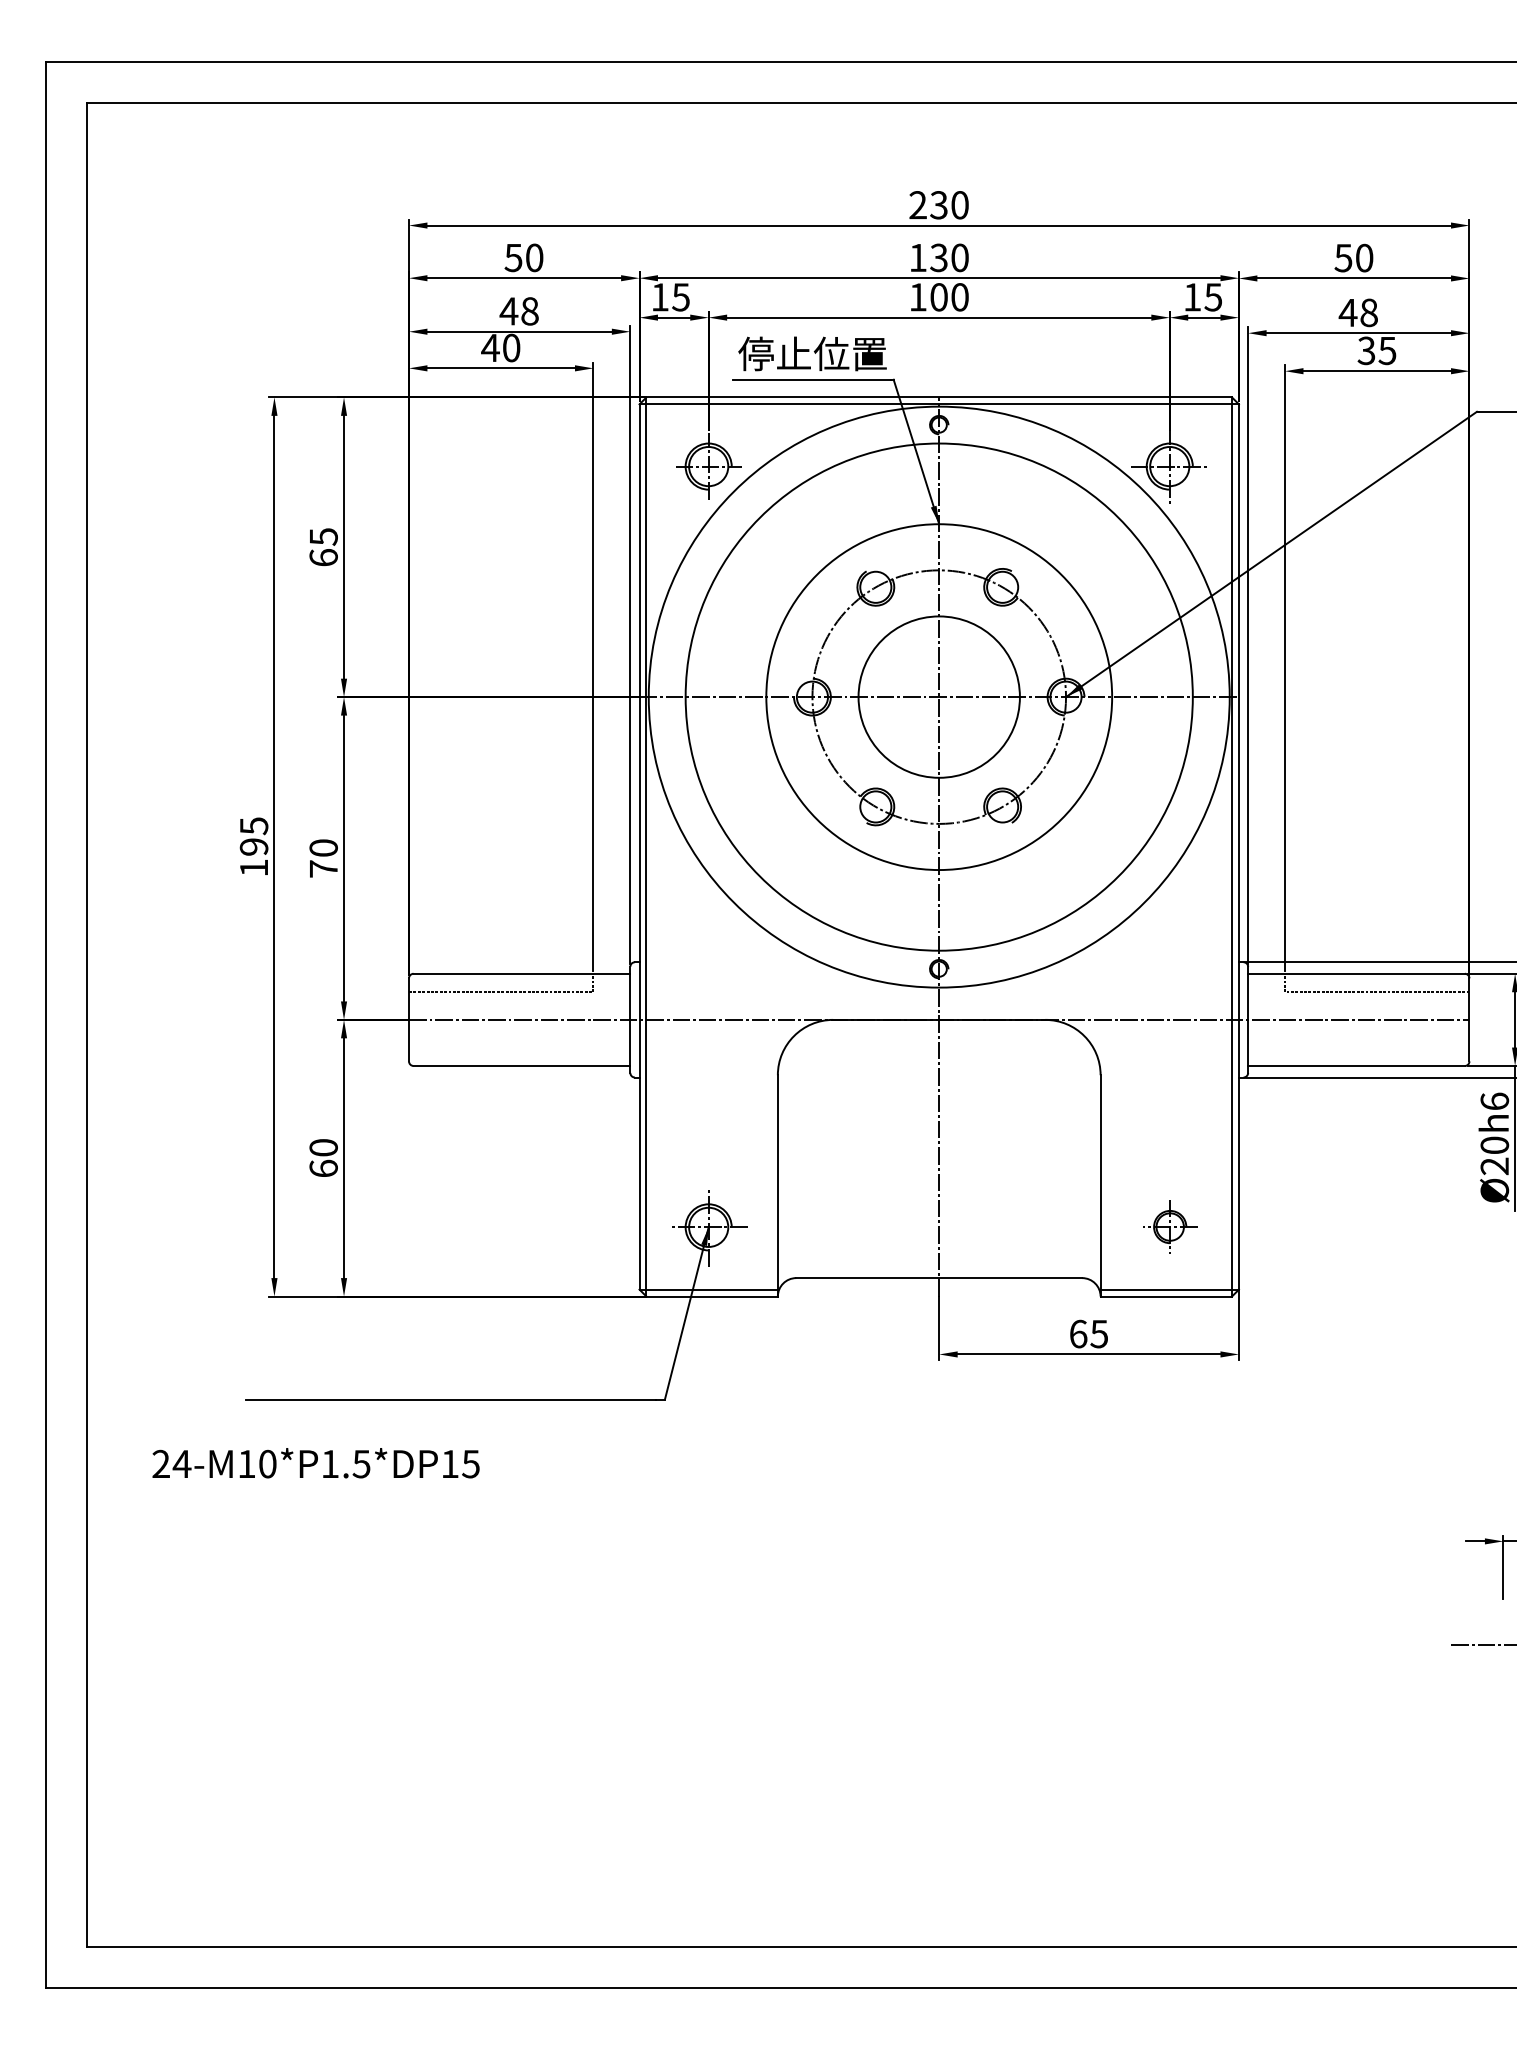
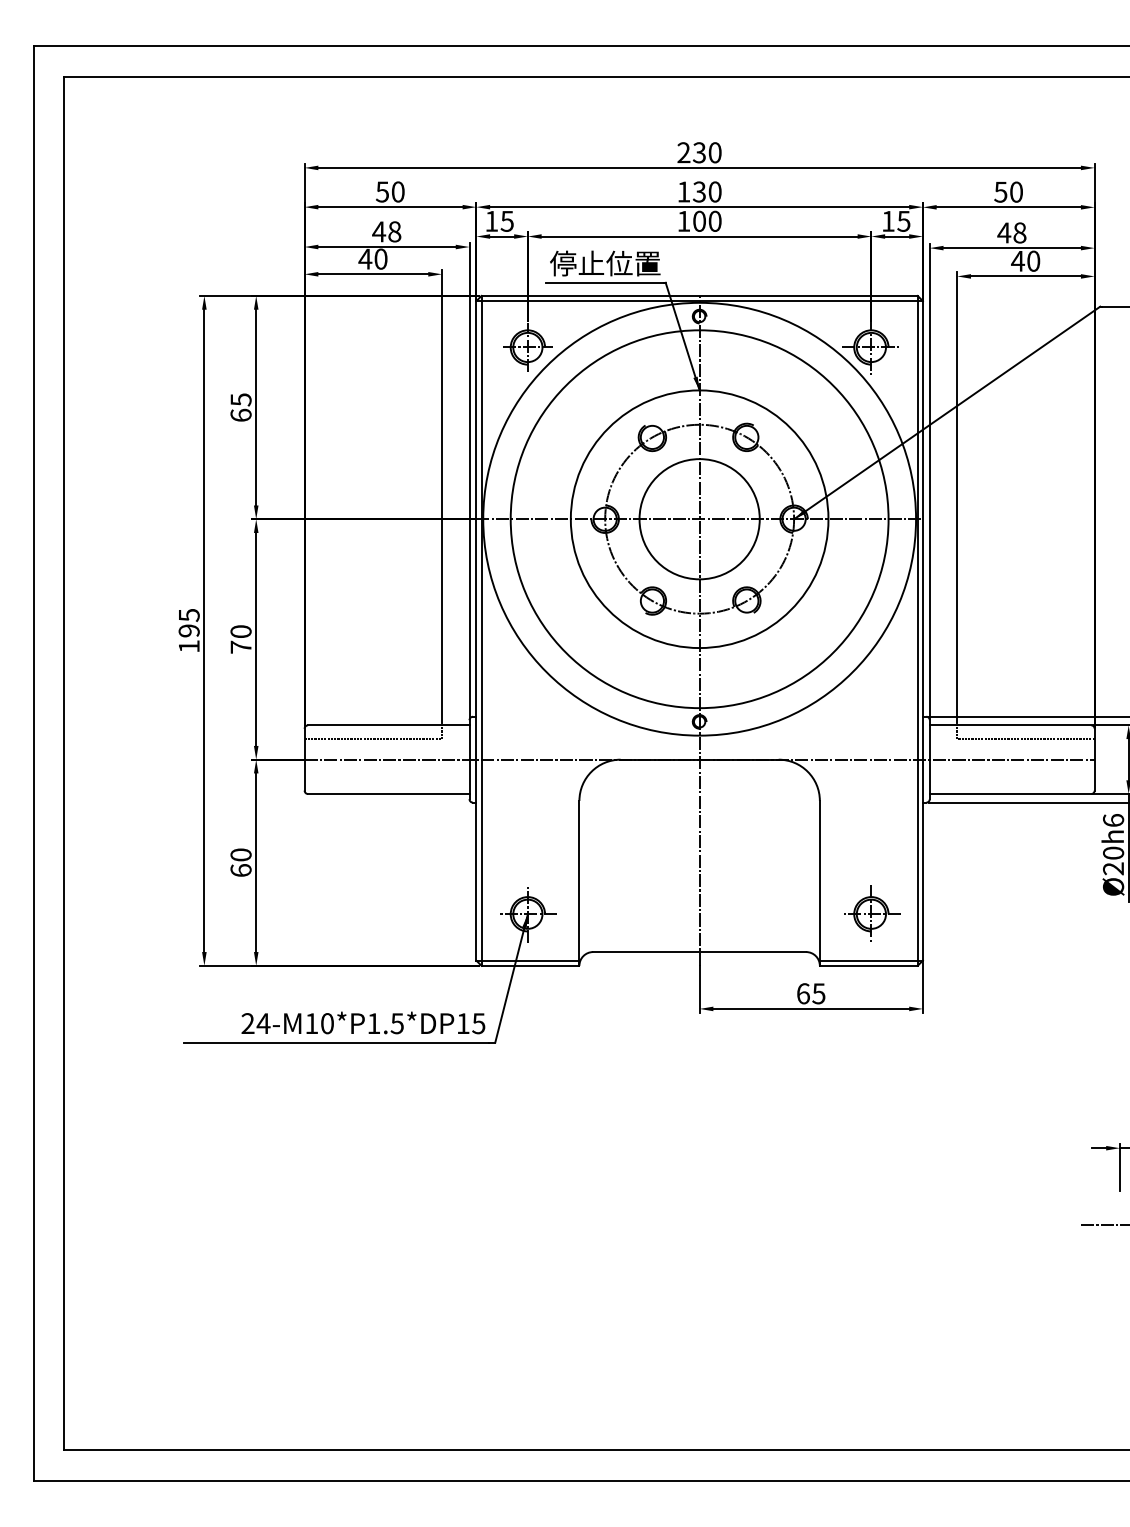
text: (1376, 349) -> (1025, 260), 35 -> 40
part: (1171, 1226) -> (872, 913), size x1.43
text: (316, 1462) -> (363, 1022), moved

